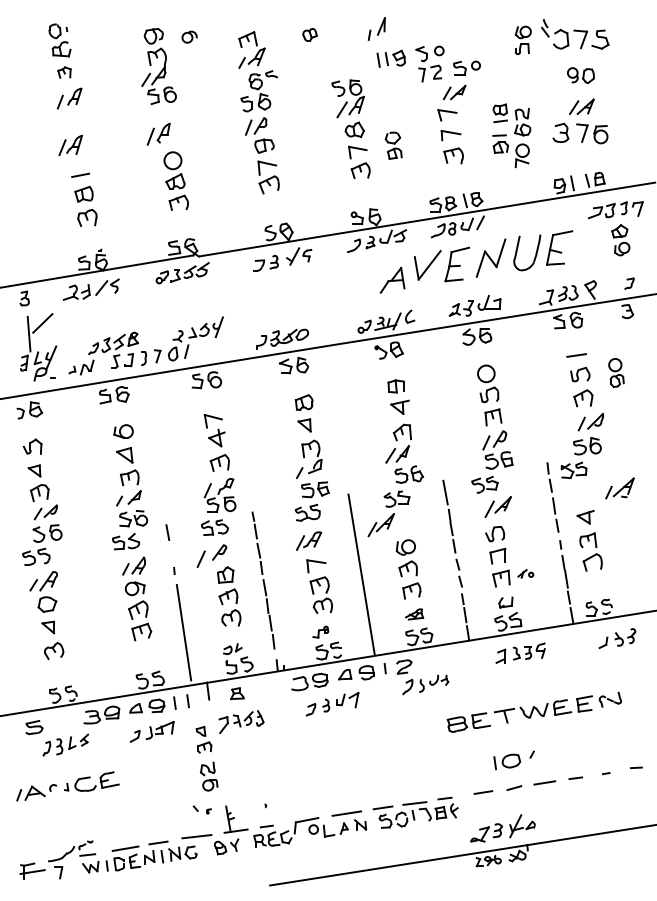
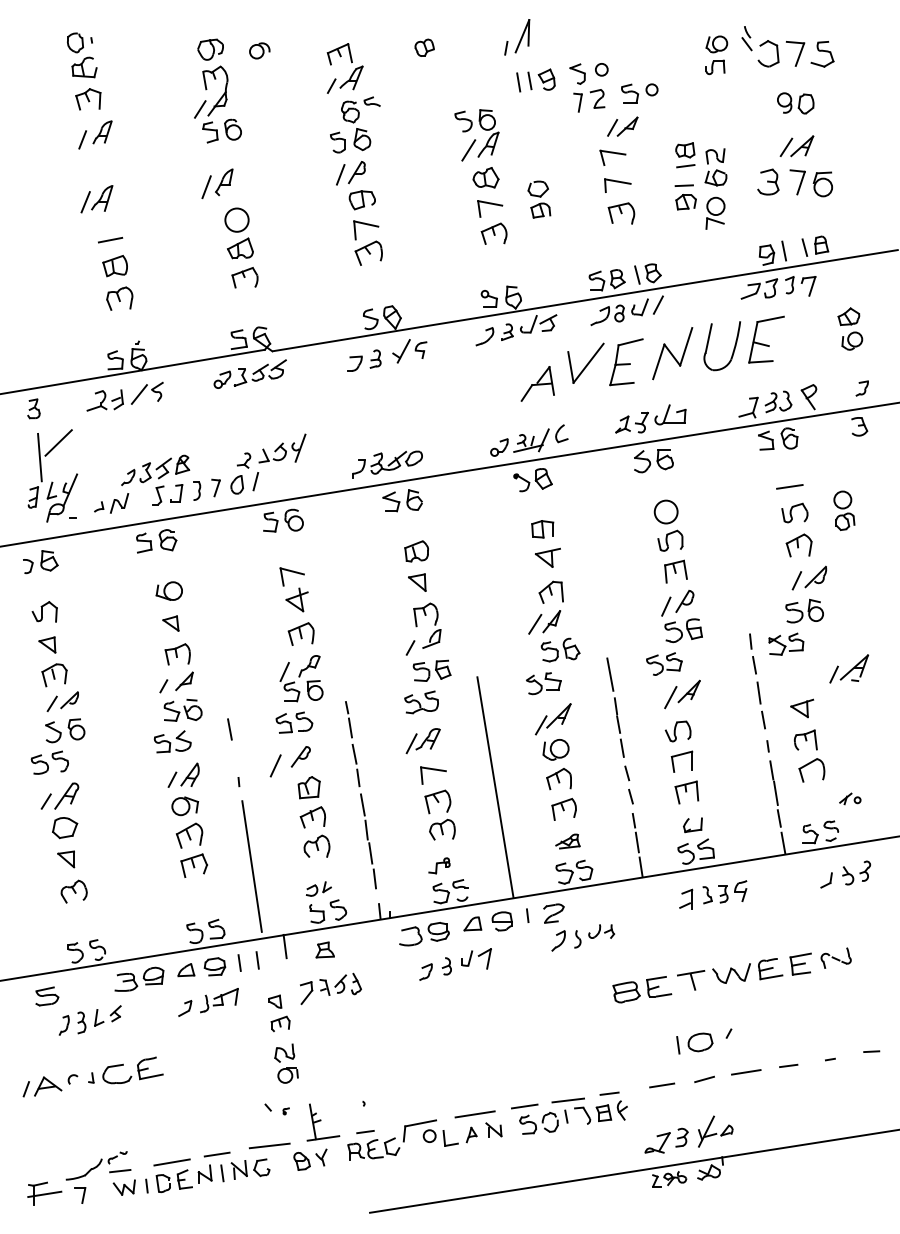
part: (381, 26) -> (522, 36), size x1.43
part: (64, 72) -> (88, 99), size x1.43
part: (615, 209) -> (778, 287), moved
part: (124, 455) -> (170, 623), size x0.71
part: (381, 525) -> (553, 719), moved
part: (525, 573) -> (850, 798), moved

